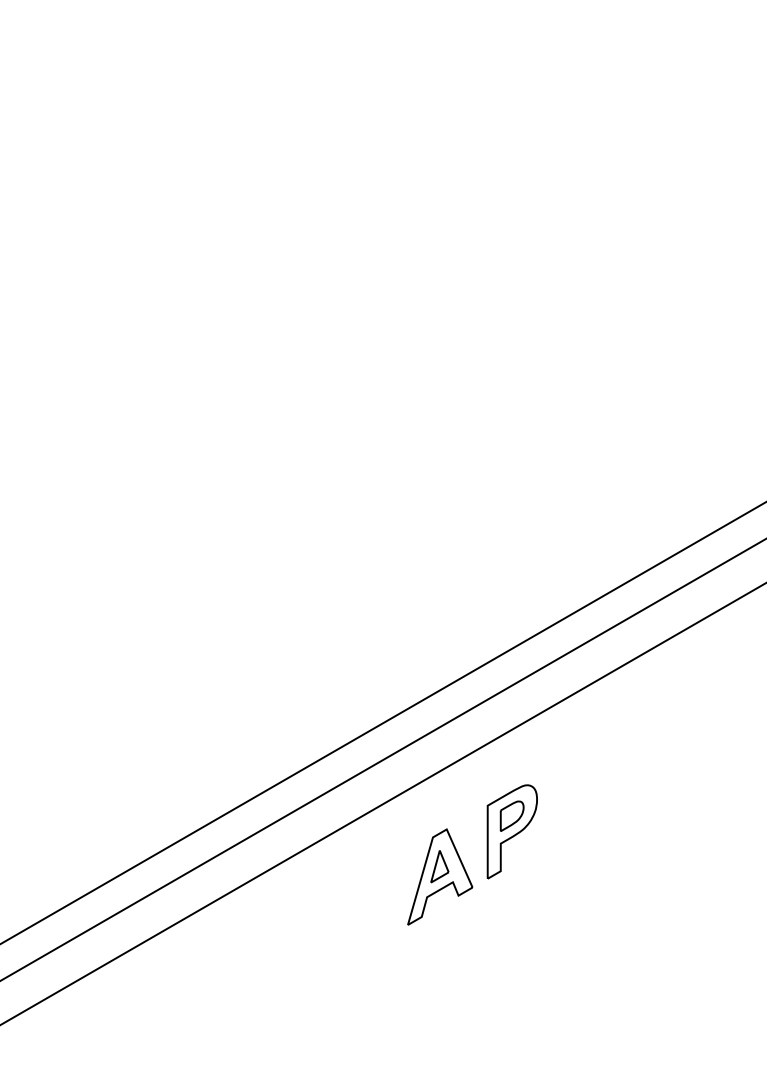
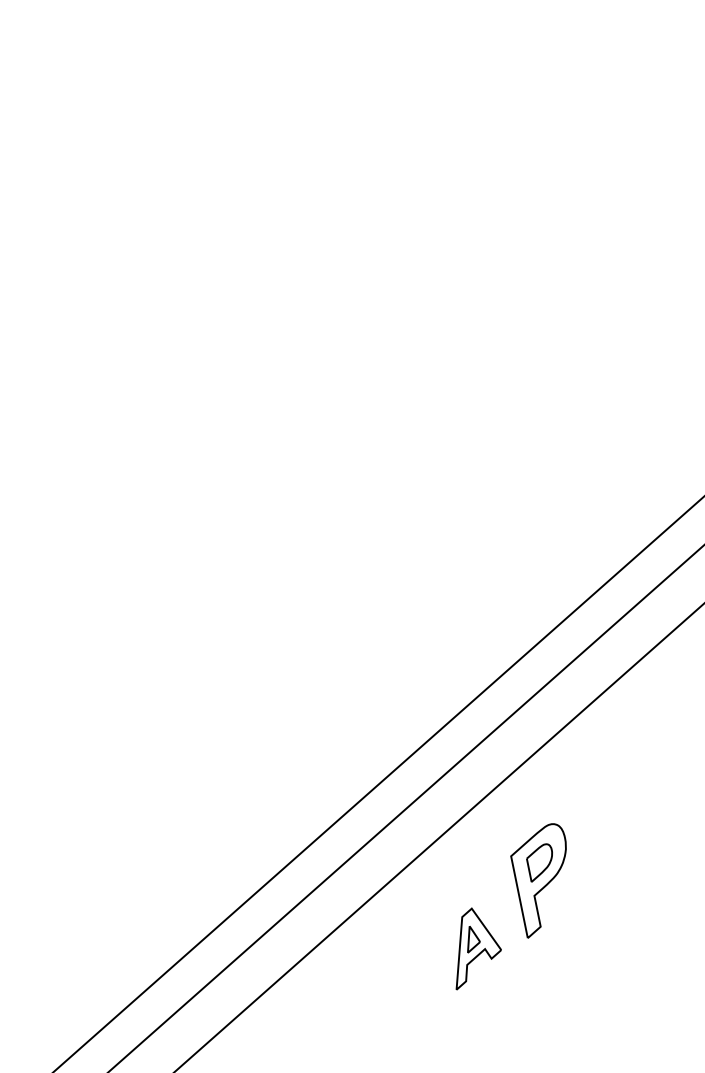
part: (440, 876) -> (474, 946), size x0.7

